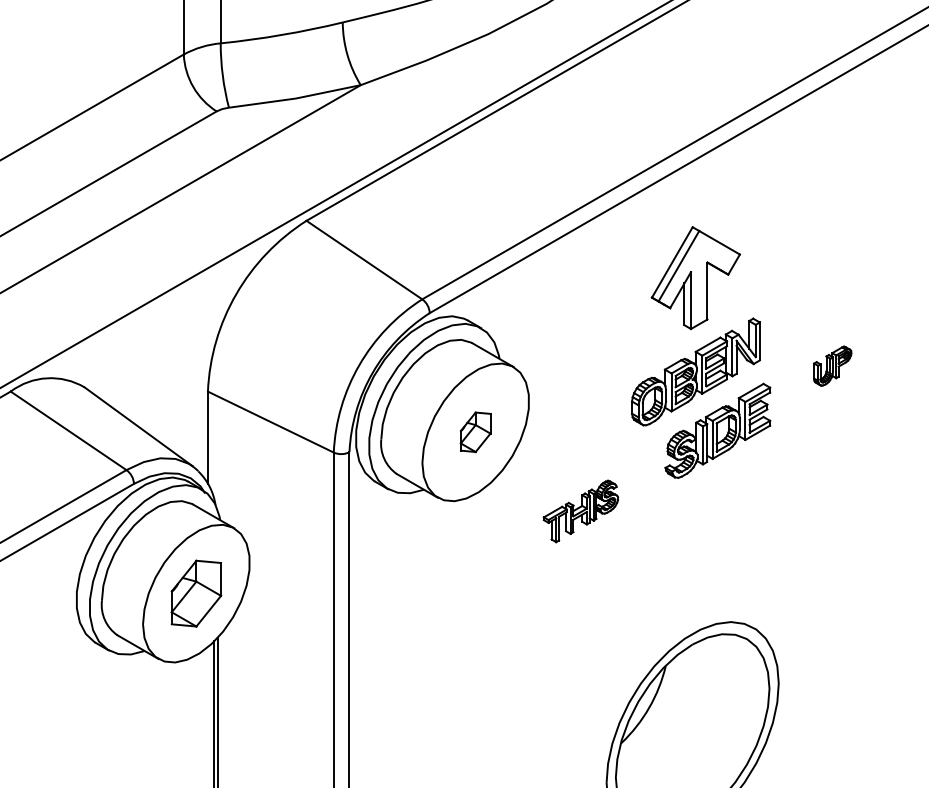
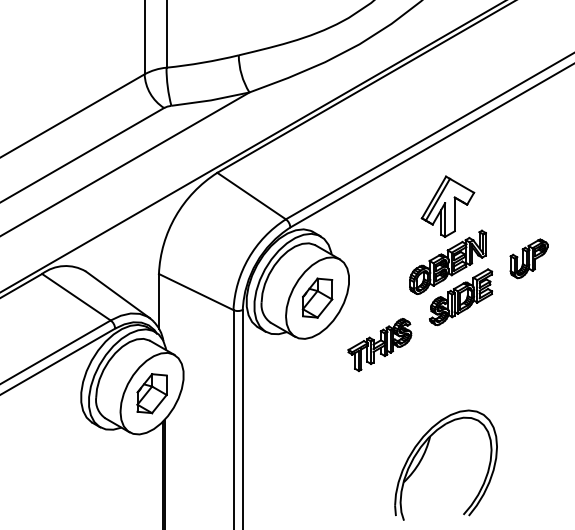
part: (831, 365) -> (528, 258), size x1.67
part: (475, 431) -> (317, 297), size x1.67
part: (580, 510) -> (379, 344), size x1.43

